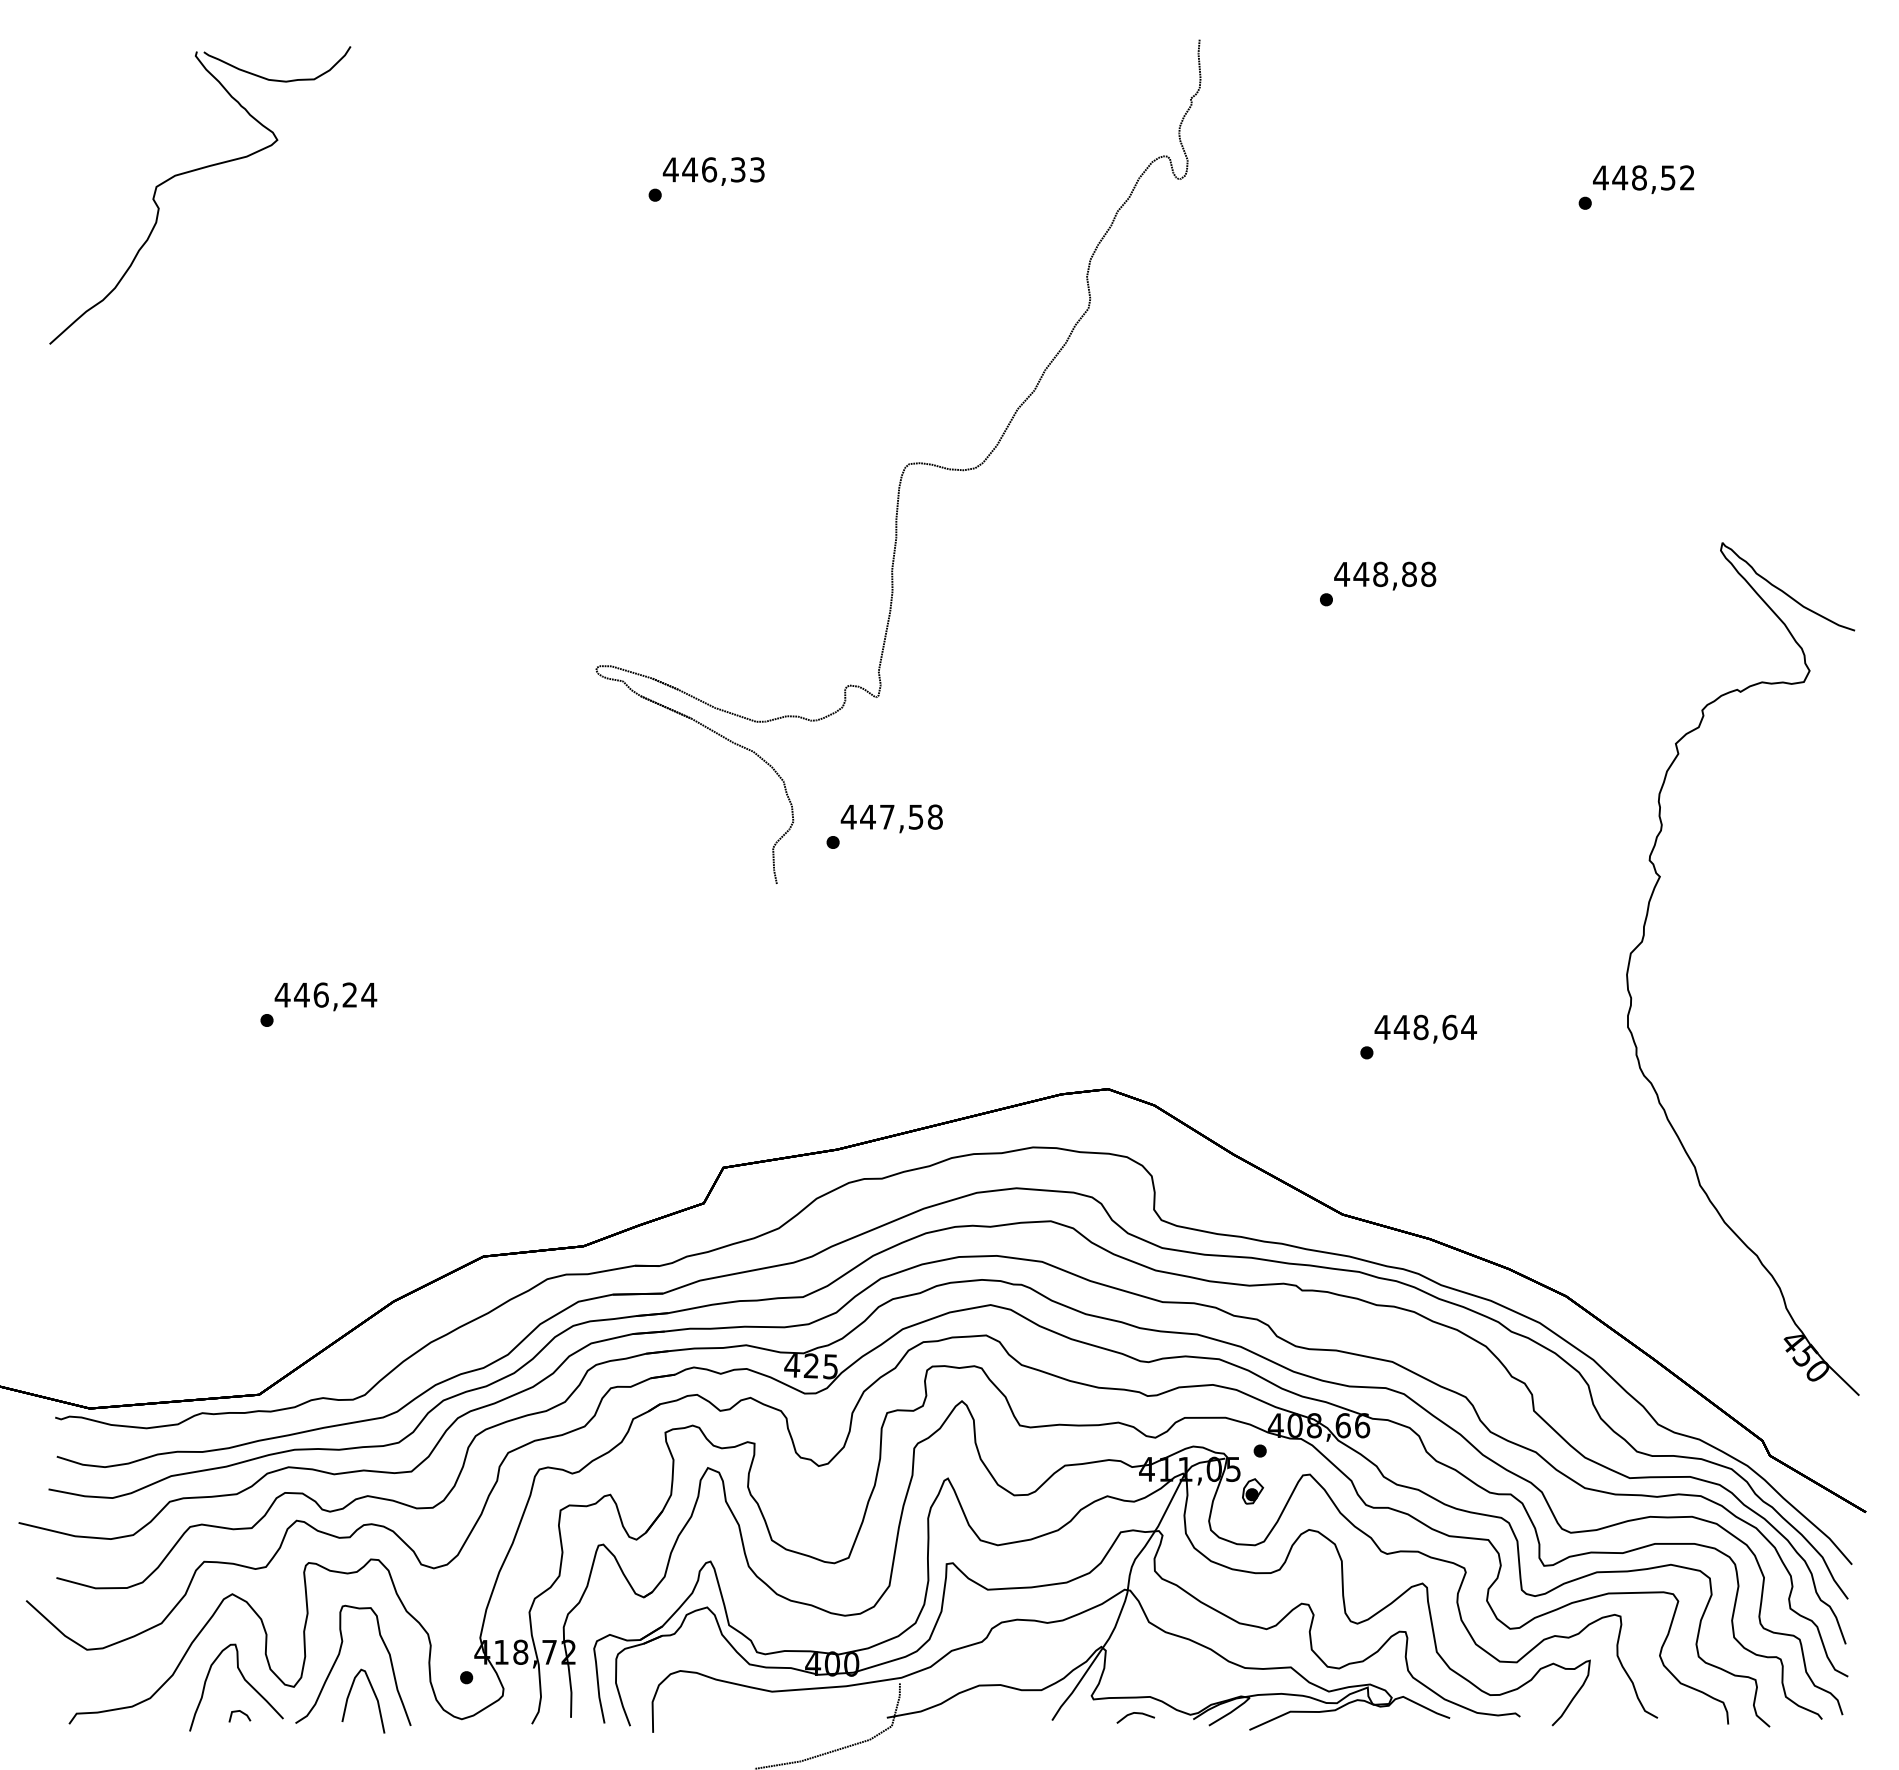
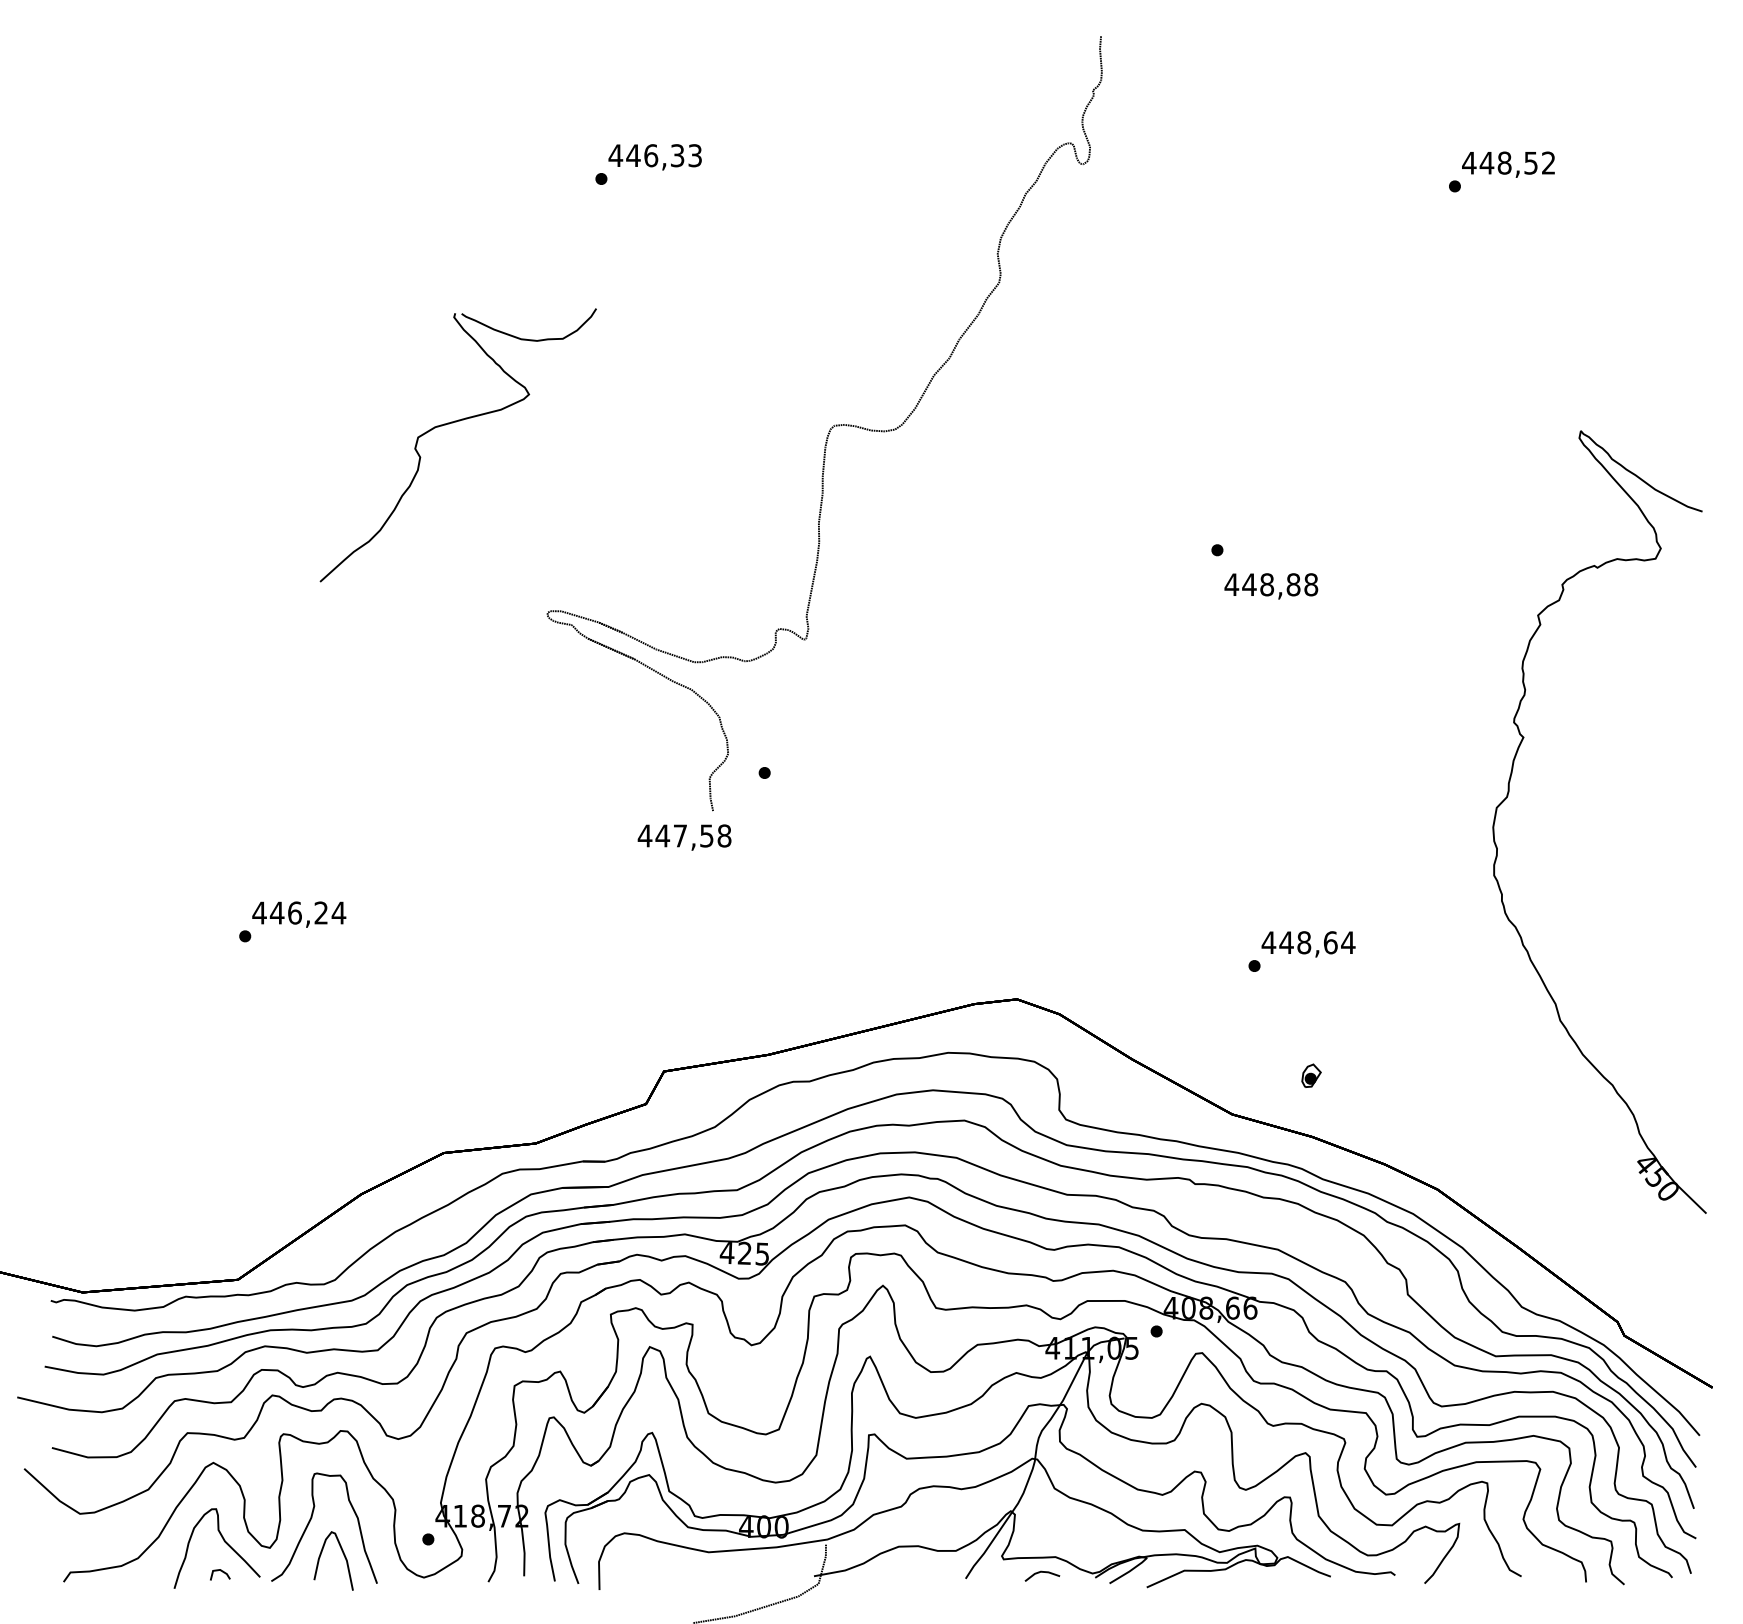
part: (191, 172) -> (450, 424), moved
text: (1385, 575) -> (1271, 585), moved
text: (891, 818) -> (684, 837), moved
part: (1644, 937) -> (1509, 793), moved
part: (1253, 1491) -> (1311, 1075), moved

